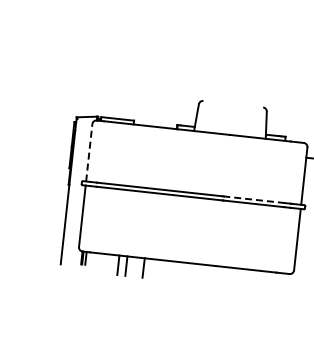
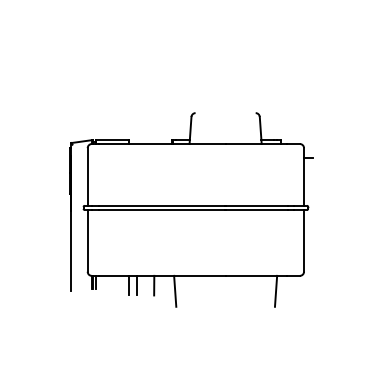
line: (89, 152) -> (87, 176), dashed -> solid
line: (254, 199) -> (257, 205), dashed -> solid
line: (164, 275) -> (175, 290), added
line: (263, 285) -> (275, 290), added

